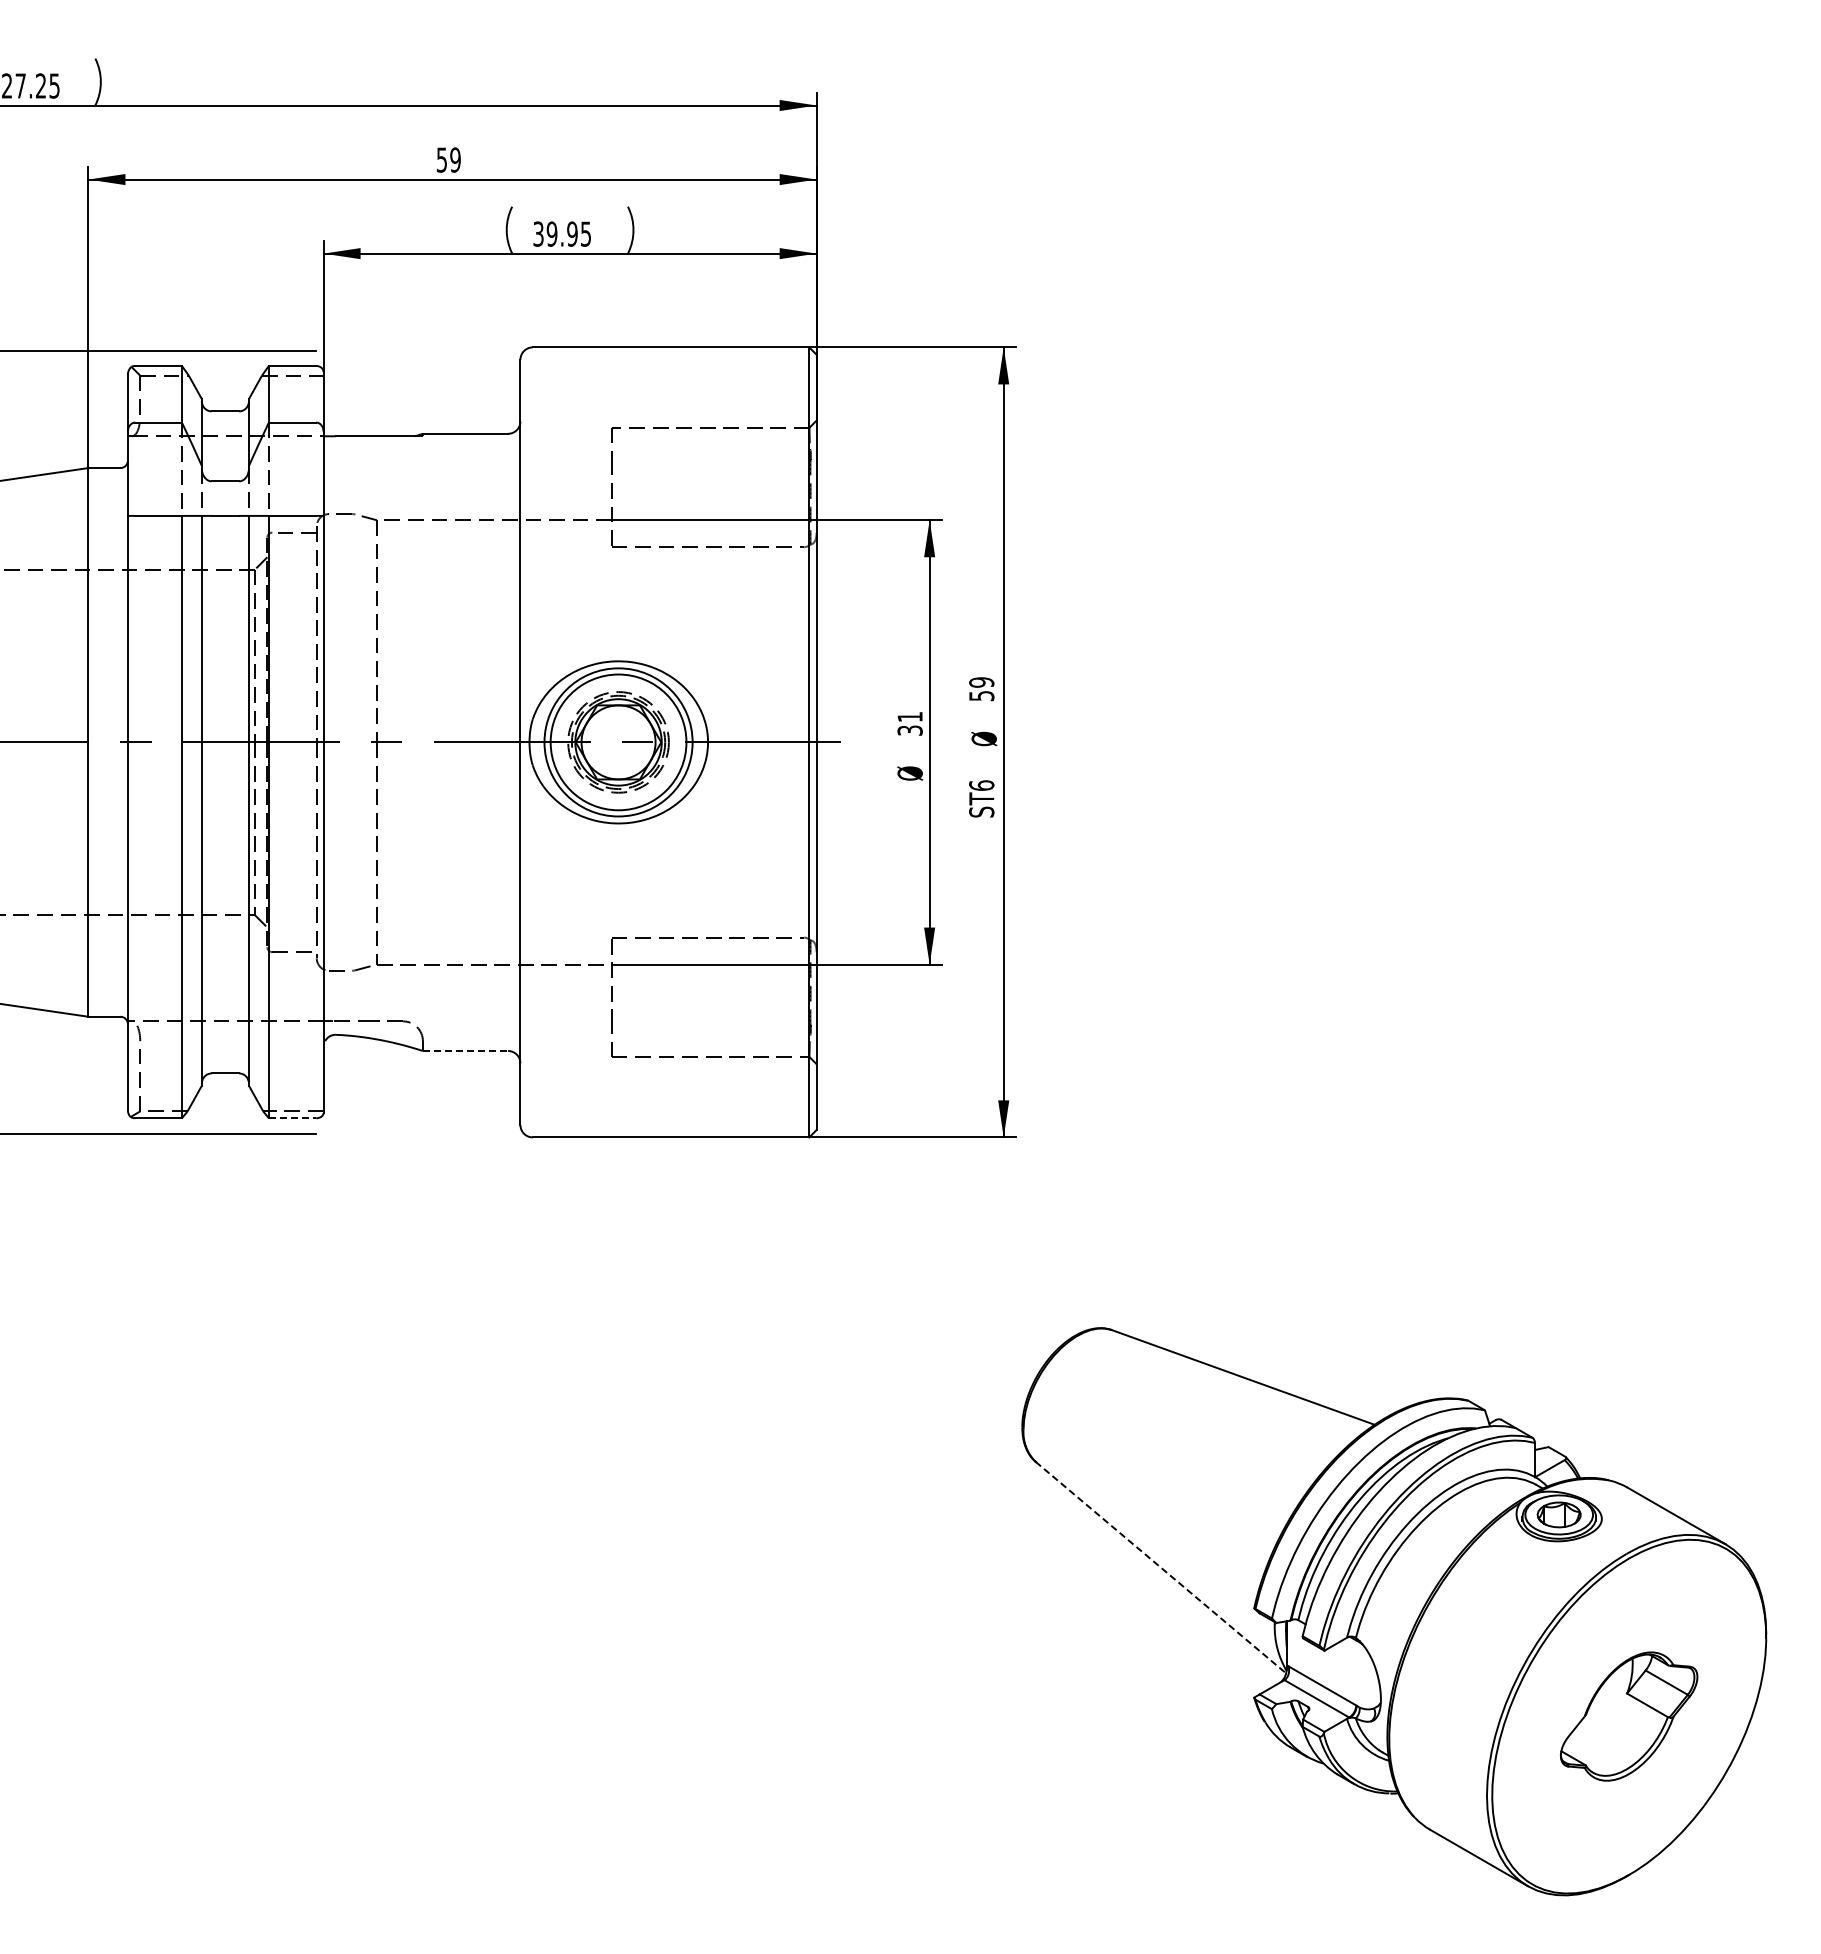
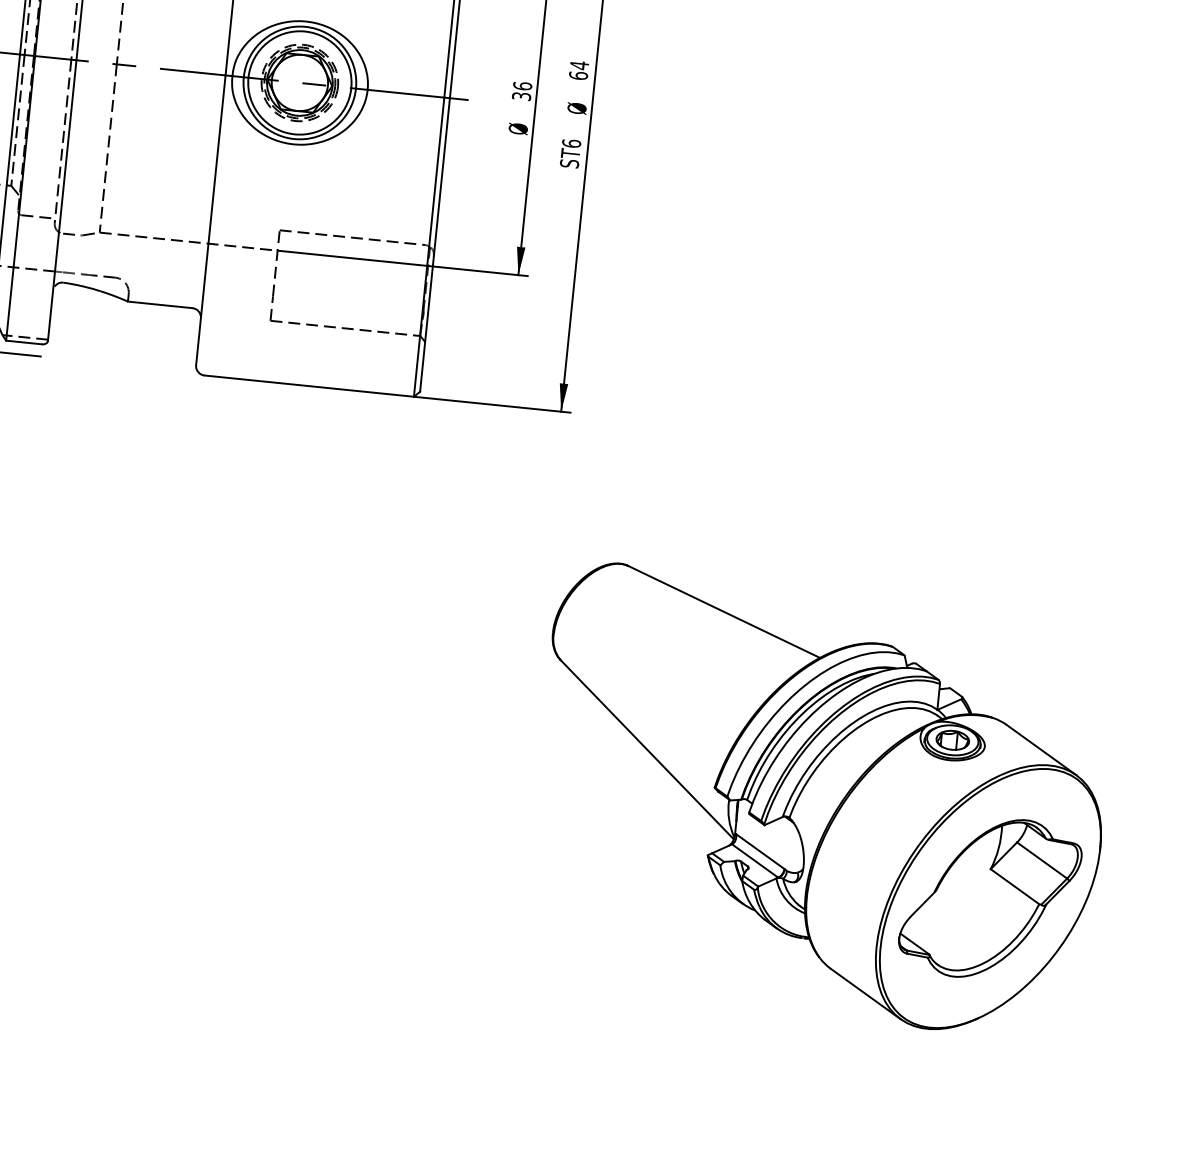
text: (981, 689) -> (578, 70), 59 -> 64
text: (909, 716) -> (522, 85), 31 -> 36
line: (465, 1051) -> (160, 305), dashed -> solid
line: (292, 1118) -> (24, 342), dashed -> solid
line: (1160, 1567) -> (646, 749), dashed -> solid
part: (1628, 1716) -> (989, 898), size x1.67

